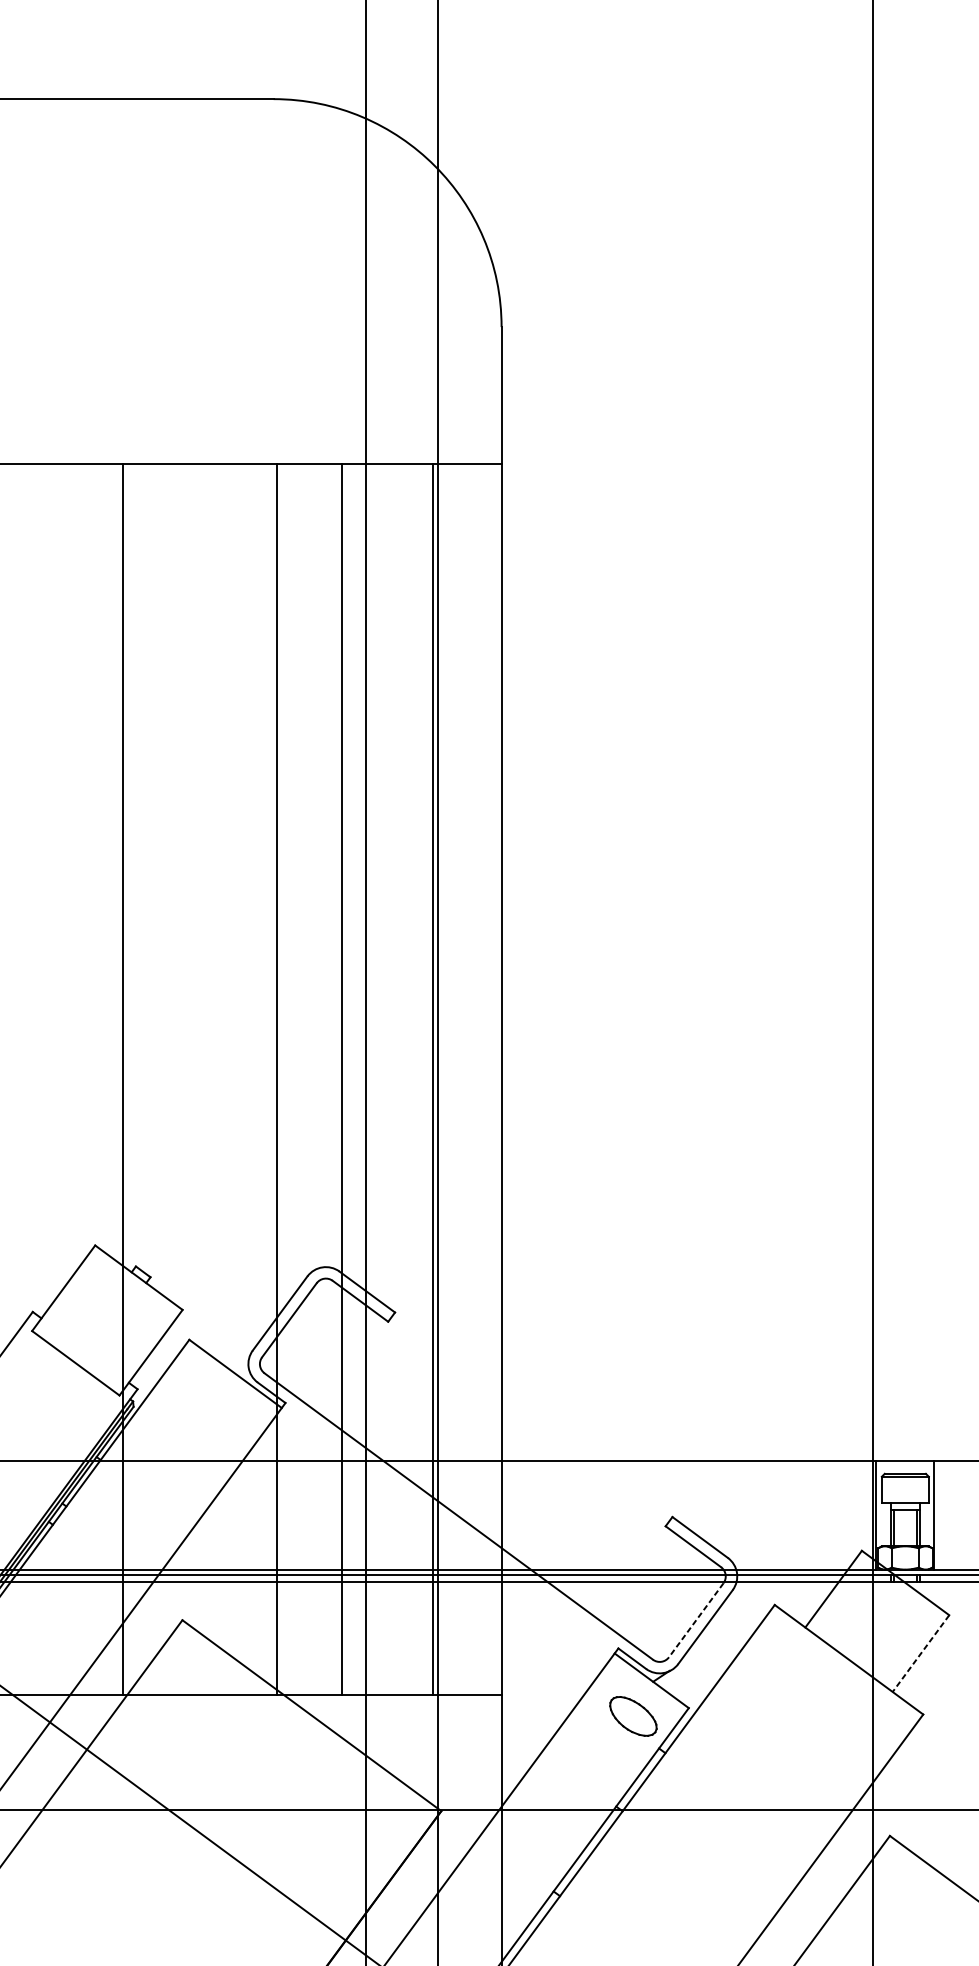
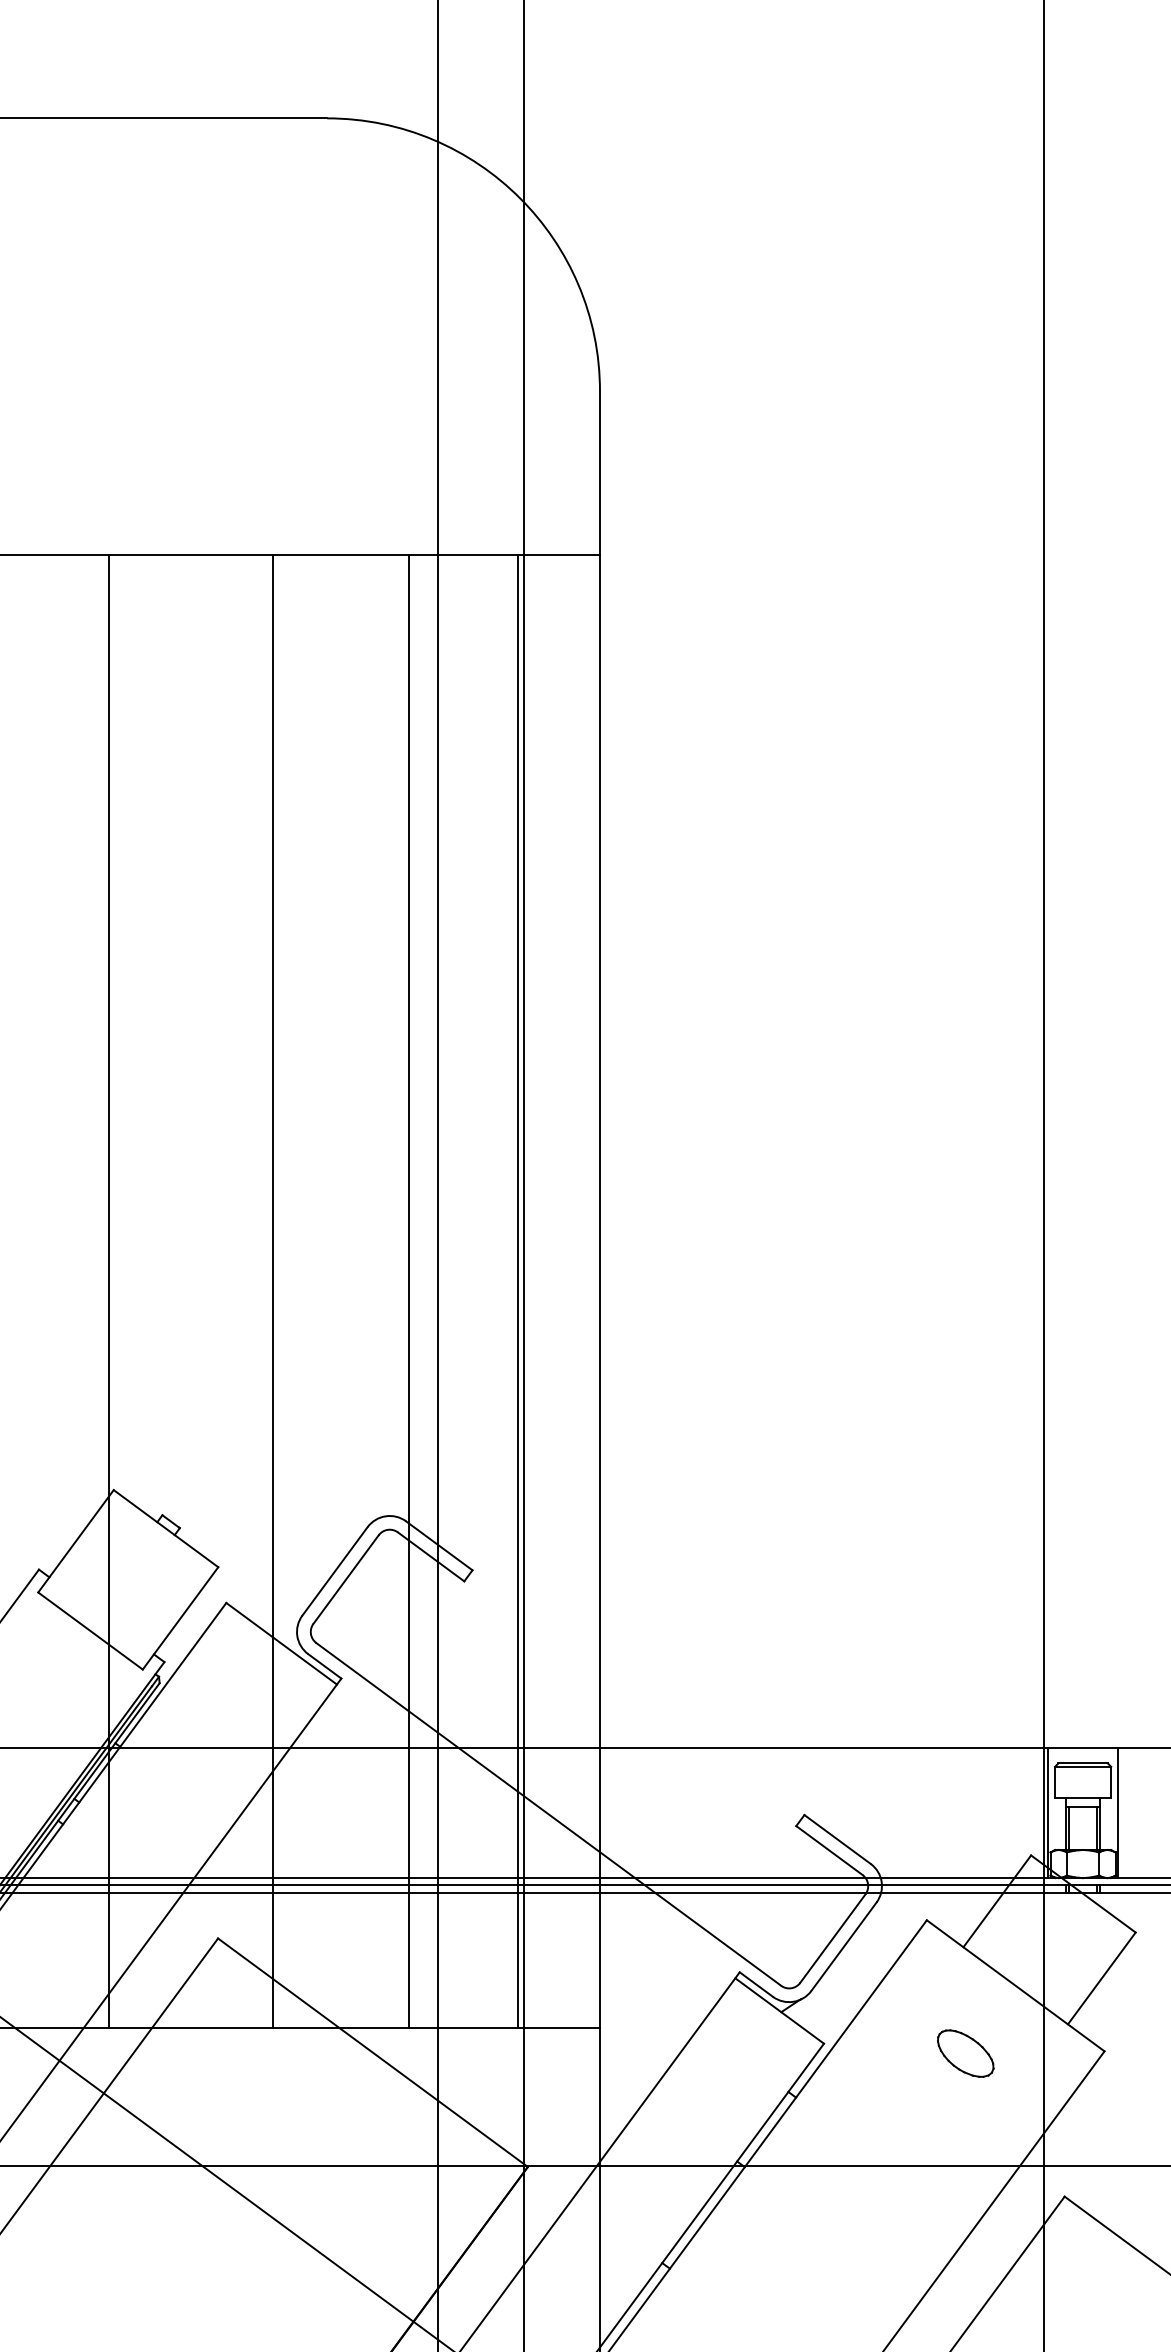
line: (122, 1078) -> (108, 1290), moved
line: (276, 1078) -> (272, 1290), moved
line: (695, 1620) -> (832, 1938), dashed -> solid
line: (920, 1653) -> (1101, 1978), dashed -> solid
part: (633, 1716) -> (965, 2053), moved

